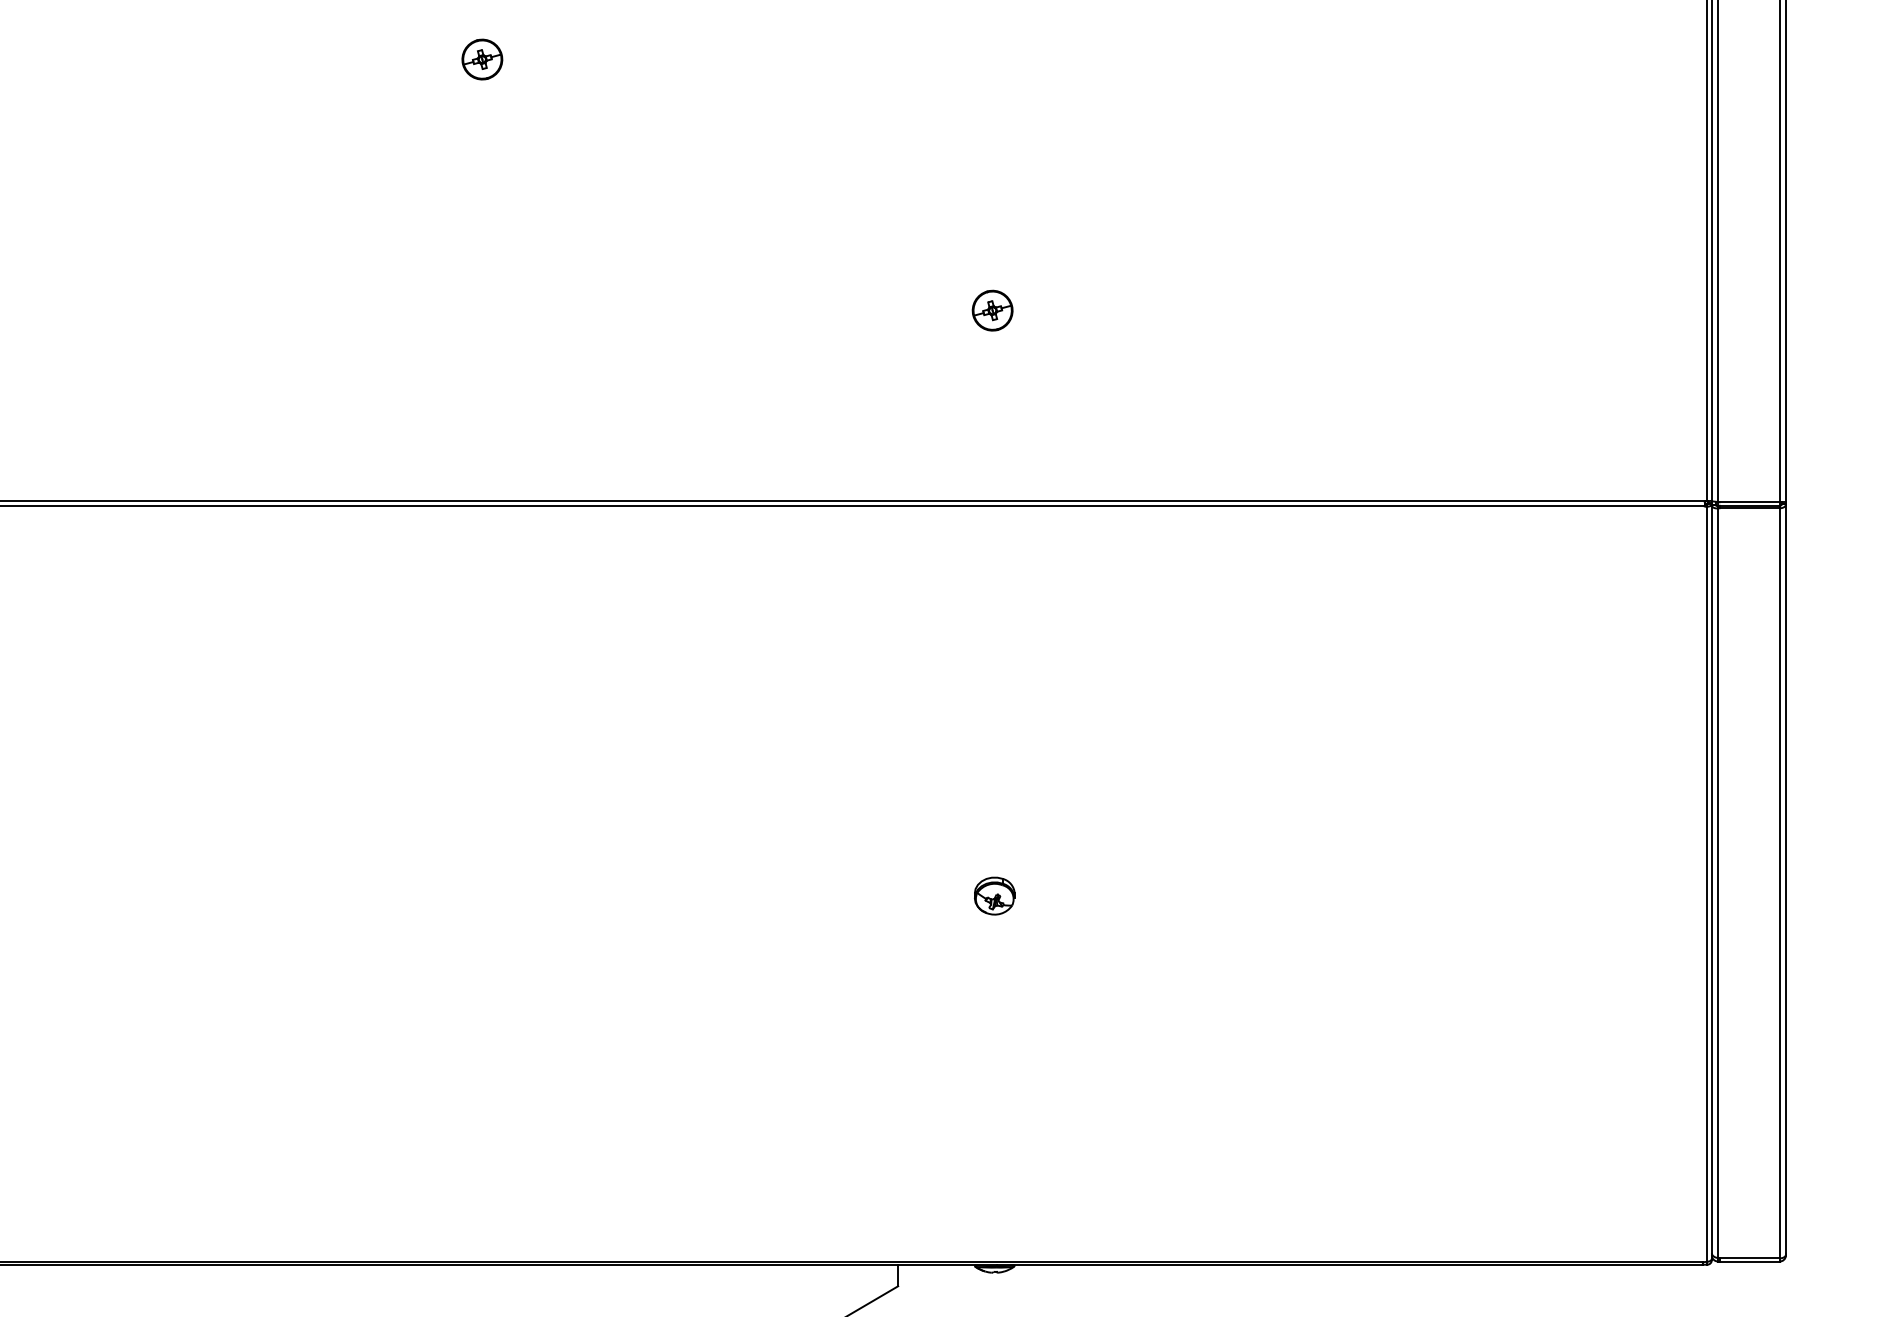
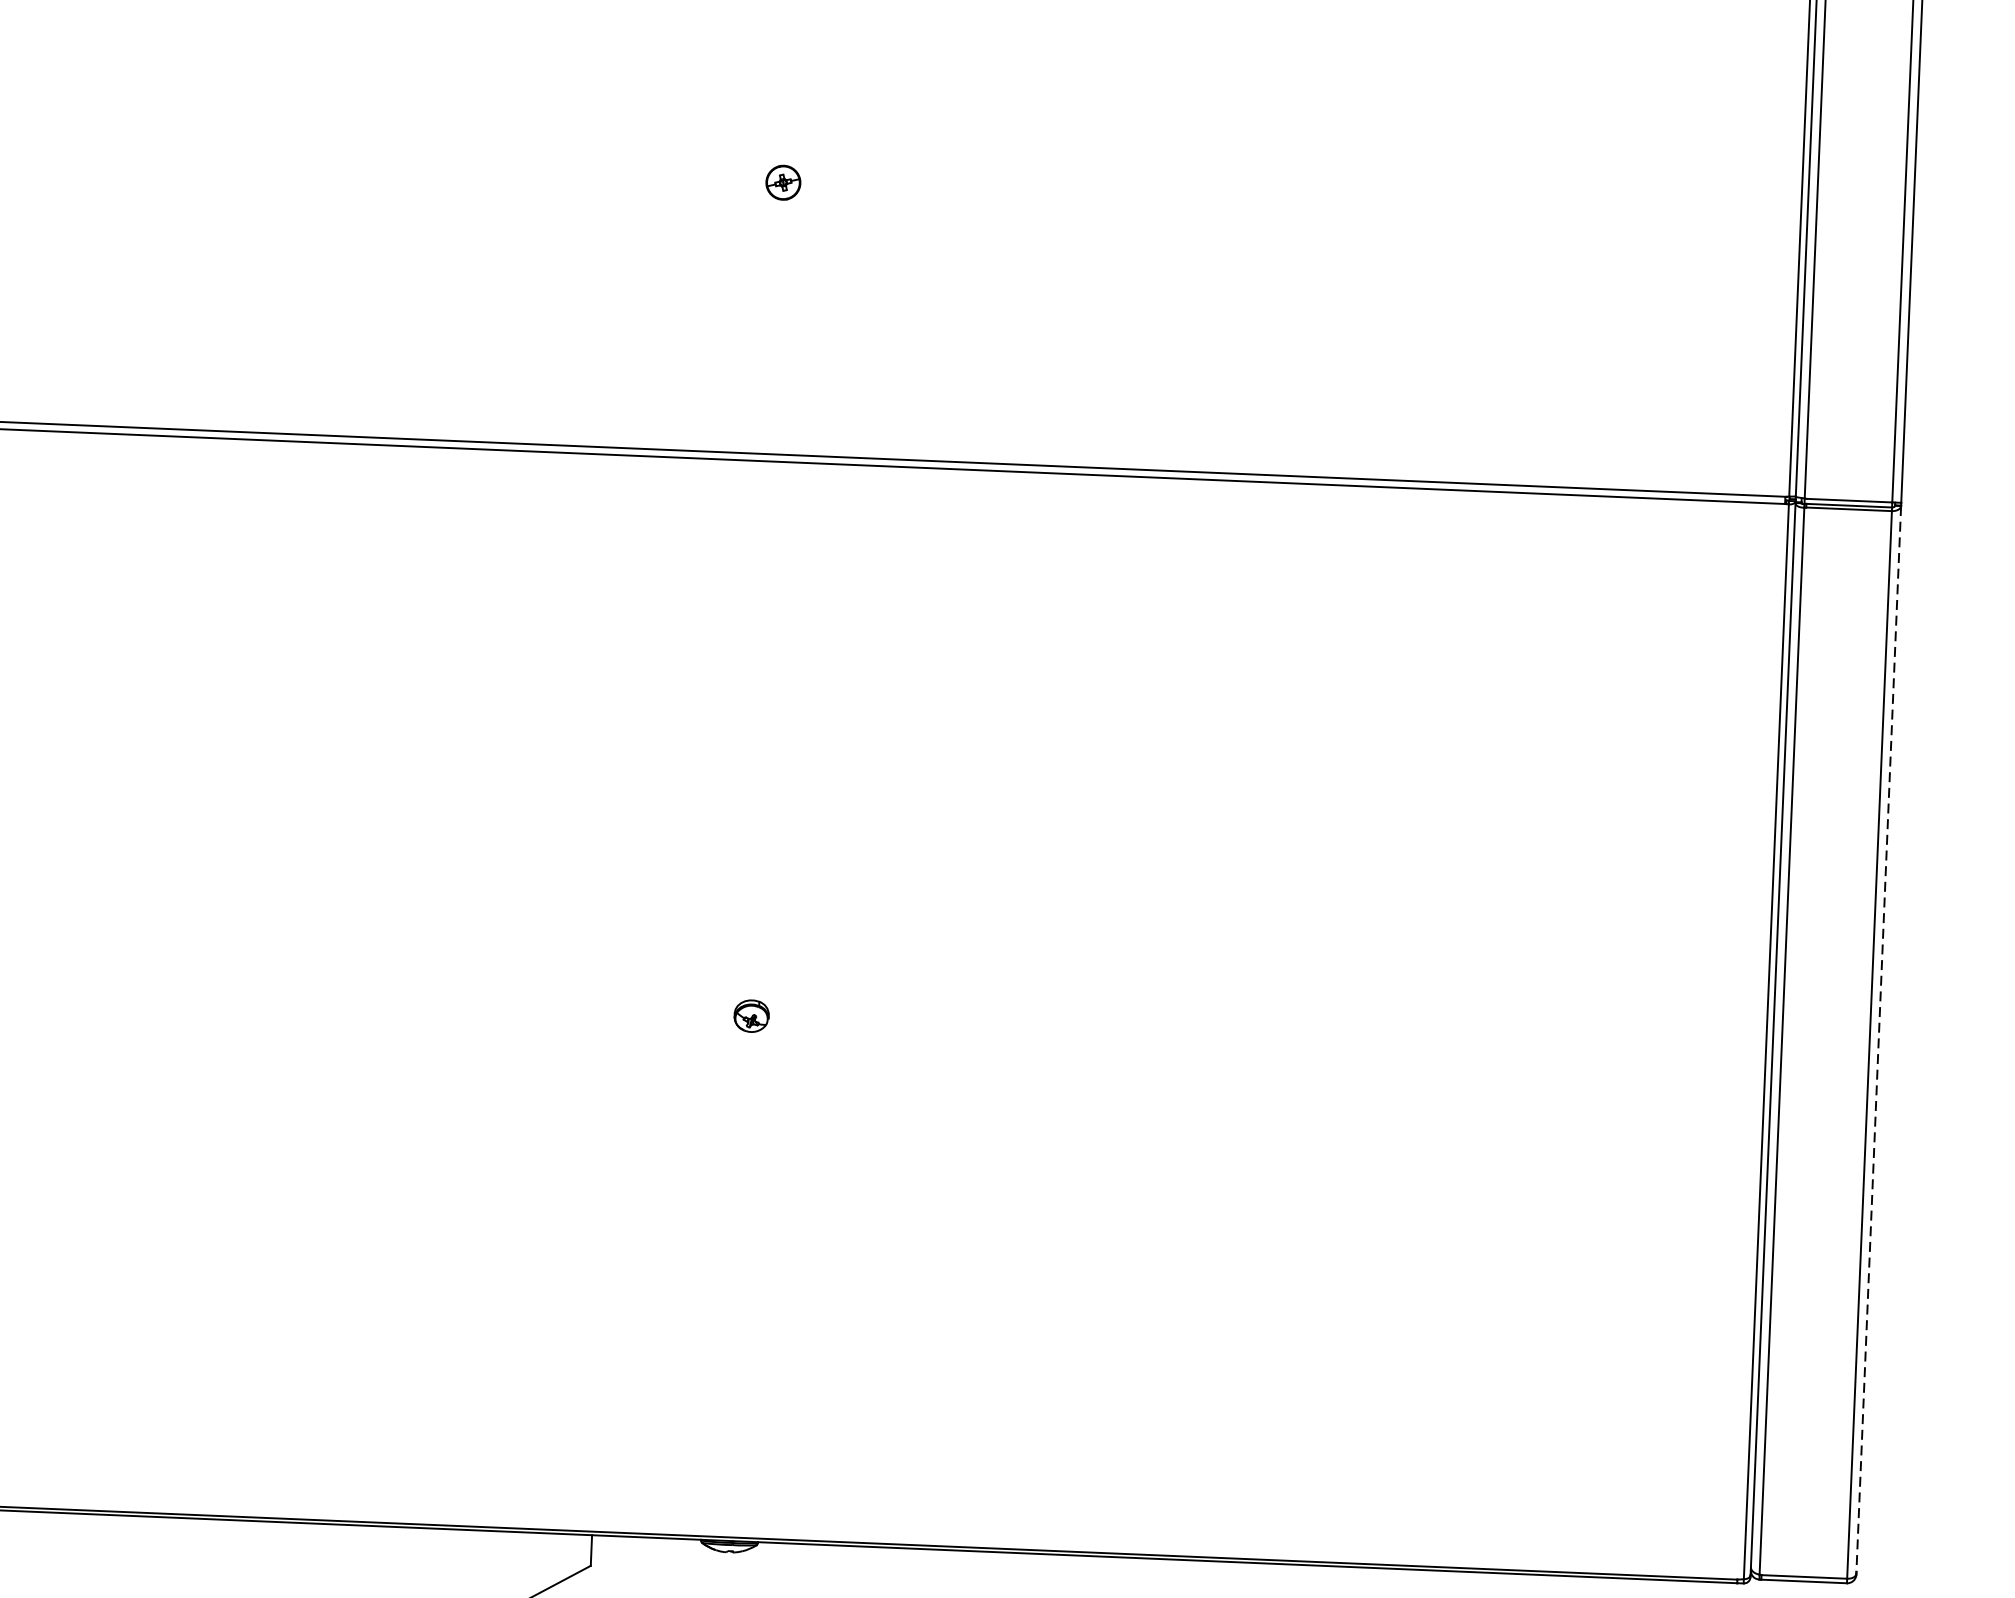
part: (992, 310) -> (783, 182), size x0.6
line: (1785, 879) -> (1878, 1039), solid -> dashed
part: (994, 895) -> (751, 1015), size x0.6

